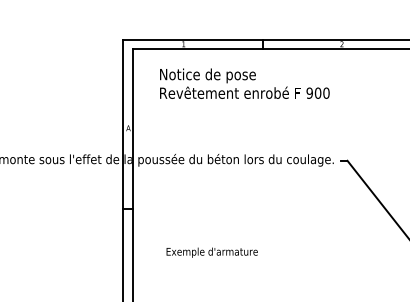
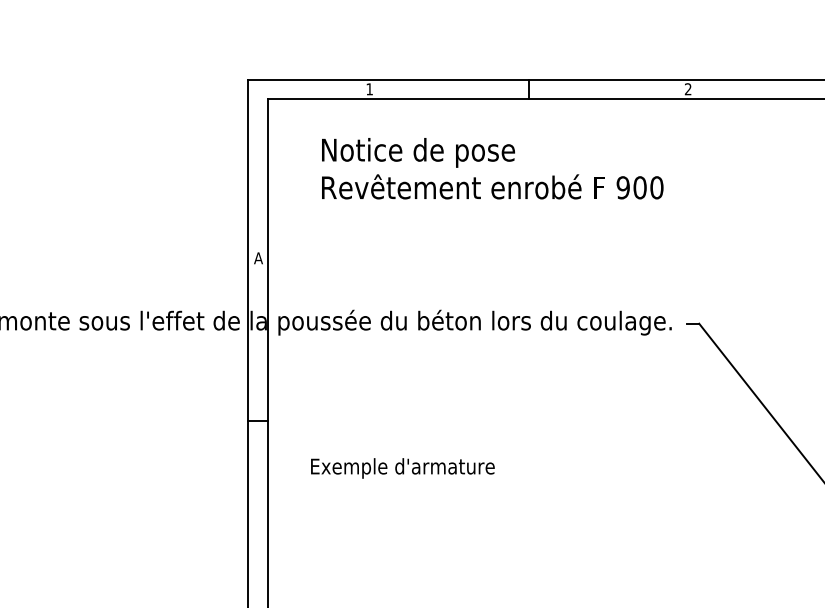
text: (211, 252) -> (401, 468), moved

